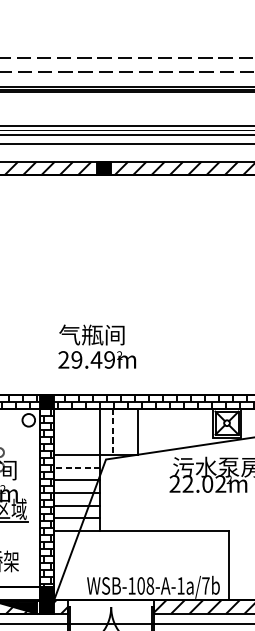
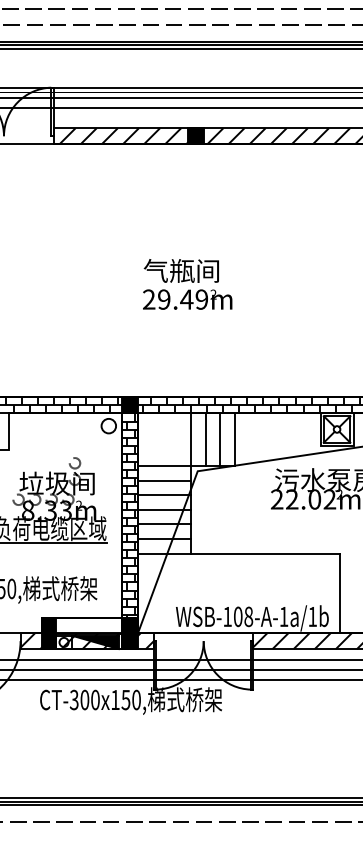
text: (97, 346) -> (187, 284), moved
line: (112, 431) -> (205, 439), dashed -> solid
line: (125, 431) -> (220, 438), added
line: (77, 467) -> (164, 480), dashed -> solid
text: (205, 585) -> (312, 616), WSB-108-A-1a/7b -> WSB-108-A-1a/1b

